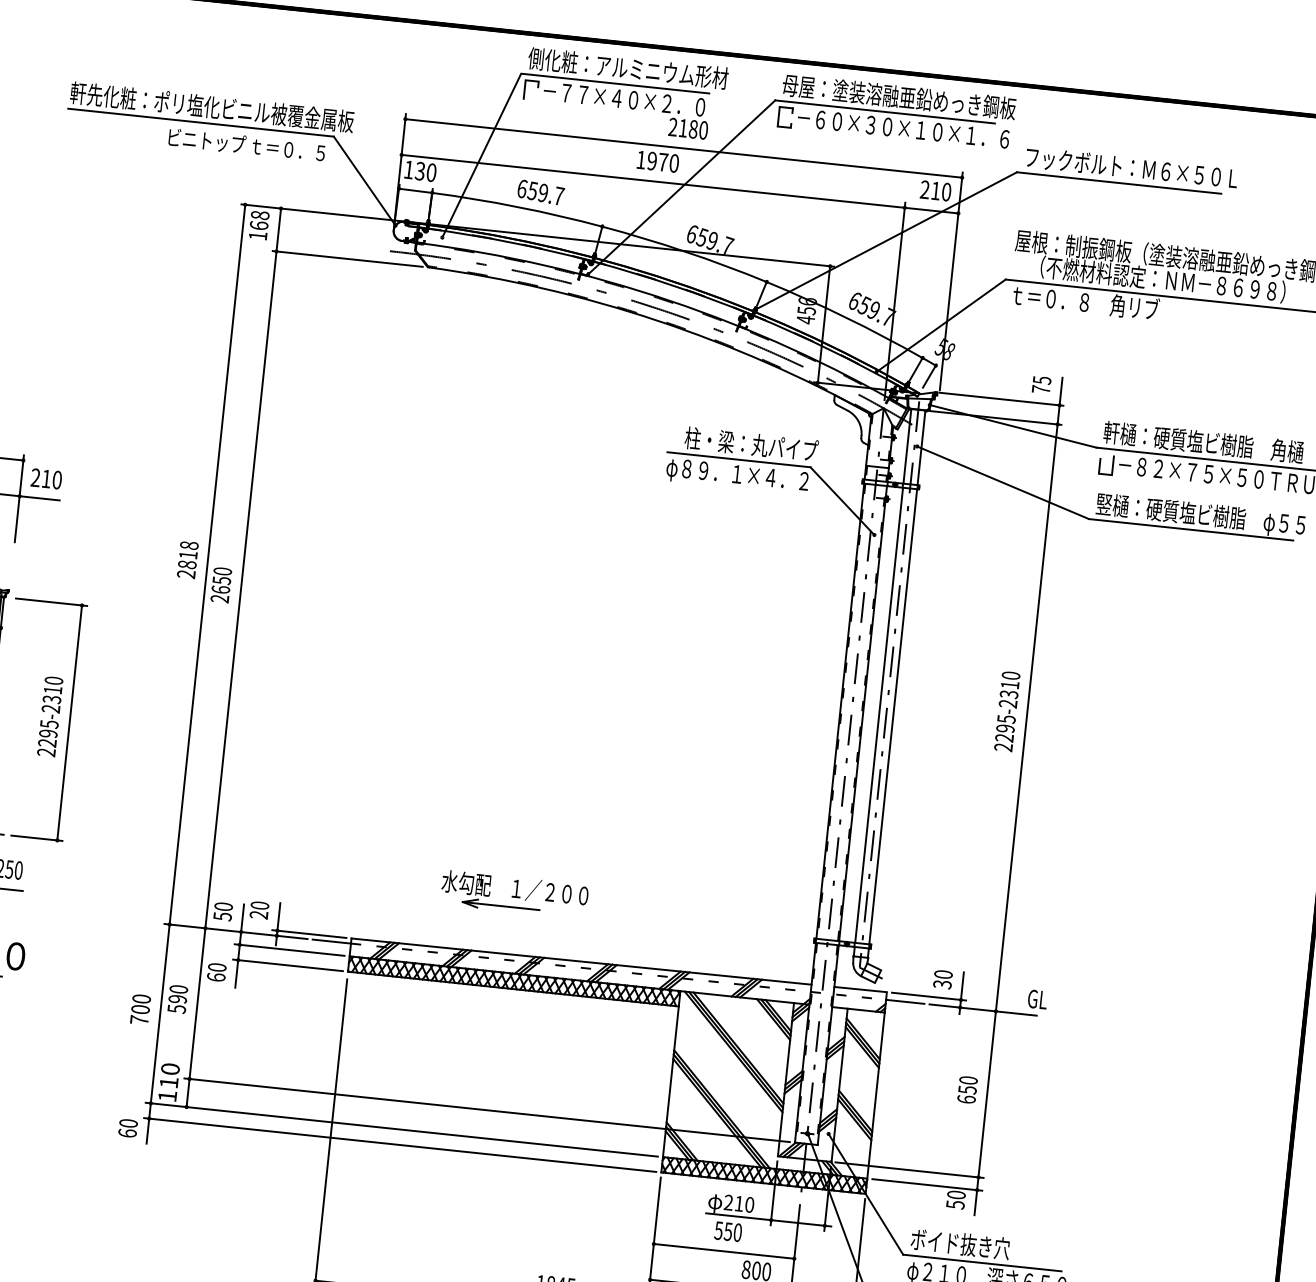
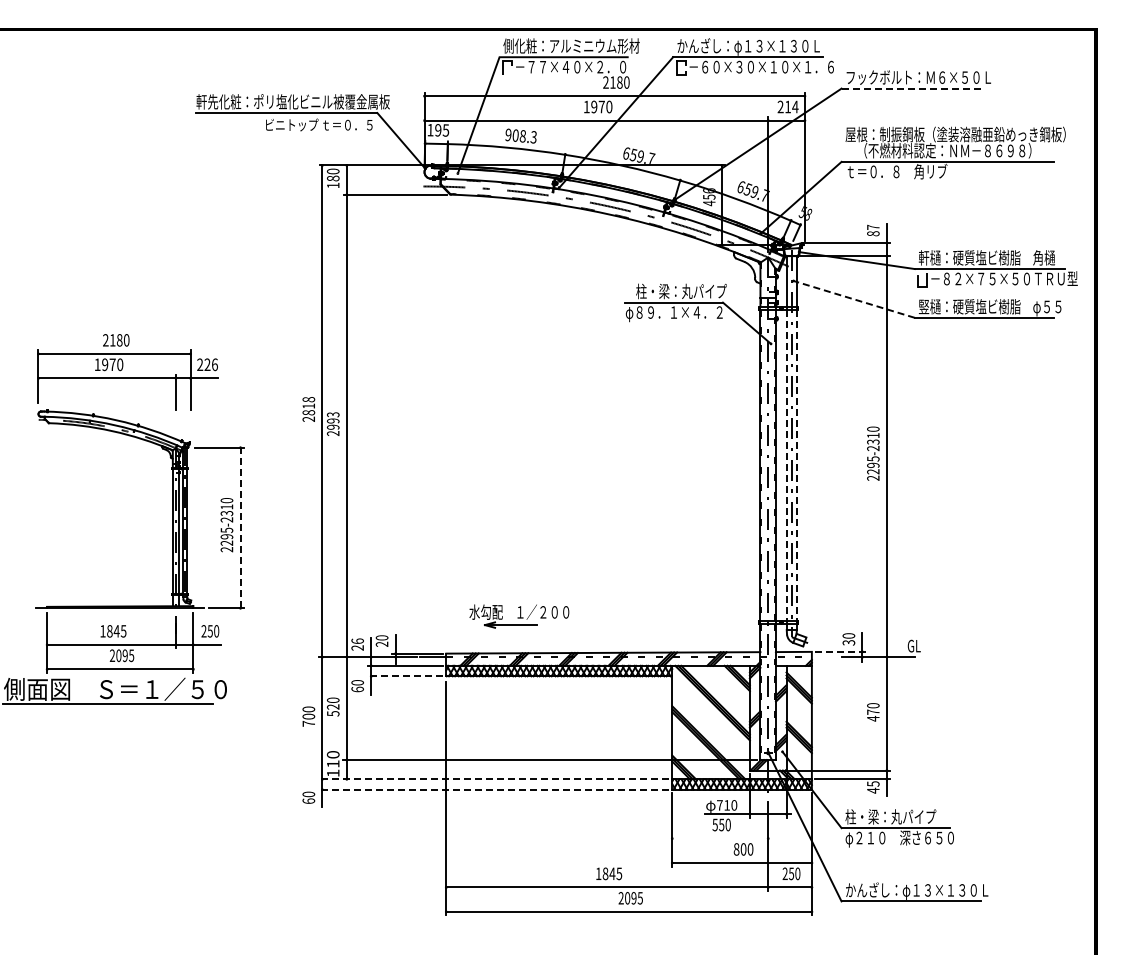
text: (898, 97) -> (756, 46), 母屋：塗装溶融亜鉛めっき鋼板 -> かんざし：φ１３×１３０Ｌ
text: (426, 172) -> (442, 130), 130 -> 195
line: (1119, 182) -> (911, 88), solid -> dashed
text: (541, 191) -> (521, 135), 659.7 -> 908.3
text: (946, 191) -> (795, 106), 210 -> 214
text: (260, 219) -> (333, 174), 168 -> 180
text: (1041, 384) -> (873, 230), 75 -> 87
text: (50, 479) -> (210, 364), 210 -> 226
line: (1002, 482) -> (853, 299), solid -> dashed
text: (220, 579) -> (332, 420), 2650 -> 2993
line: (878, 715) -> (786, 465), solid -> dashed
line: (893, 716) -> (796, 465), solid -> dashed
line: (69, 722) -> (240, 527), solid -> dashed
part: (514, 894) -> (519, 616), moved
text: (222, 911) -> (357, 644), 50 -> 26
line: (288, 965) -> (405, 676), solid -> dashed
line: (930, 996) -> (841, 651), solid -> dashed
text: (178, 998) -> (333, 706), 590 -> 520
line: (904, 1002) -> (824, 657), removed
text: (967, 1094) -> (873, 715), 650 -> 470
line: (401, 1129) -> (493, 779), solid -> dashed
line: (399, 1144) -> (493, 789), solid -> dashed
text: (956, 1200) -> (873, 787), 50 -> 45
text: (728, 1202) -> (719, 805), 210 -> 710
text: (976, 1245) -> (890, 816), ボイド抜き穴 -> 柱・梁：丸パイプ
line: (724, 1251) -> (720, 838), removed

